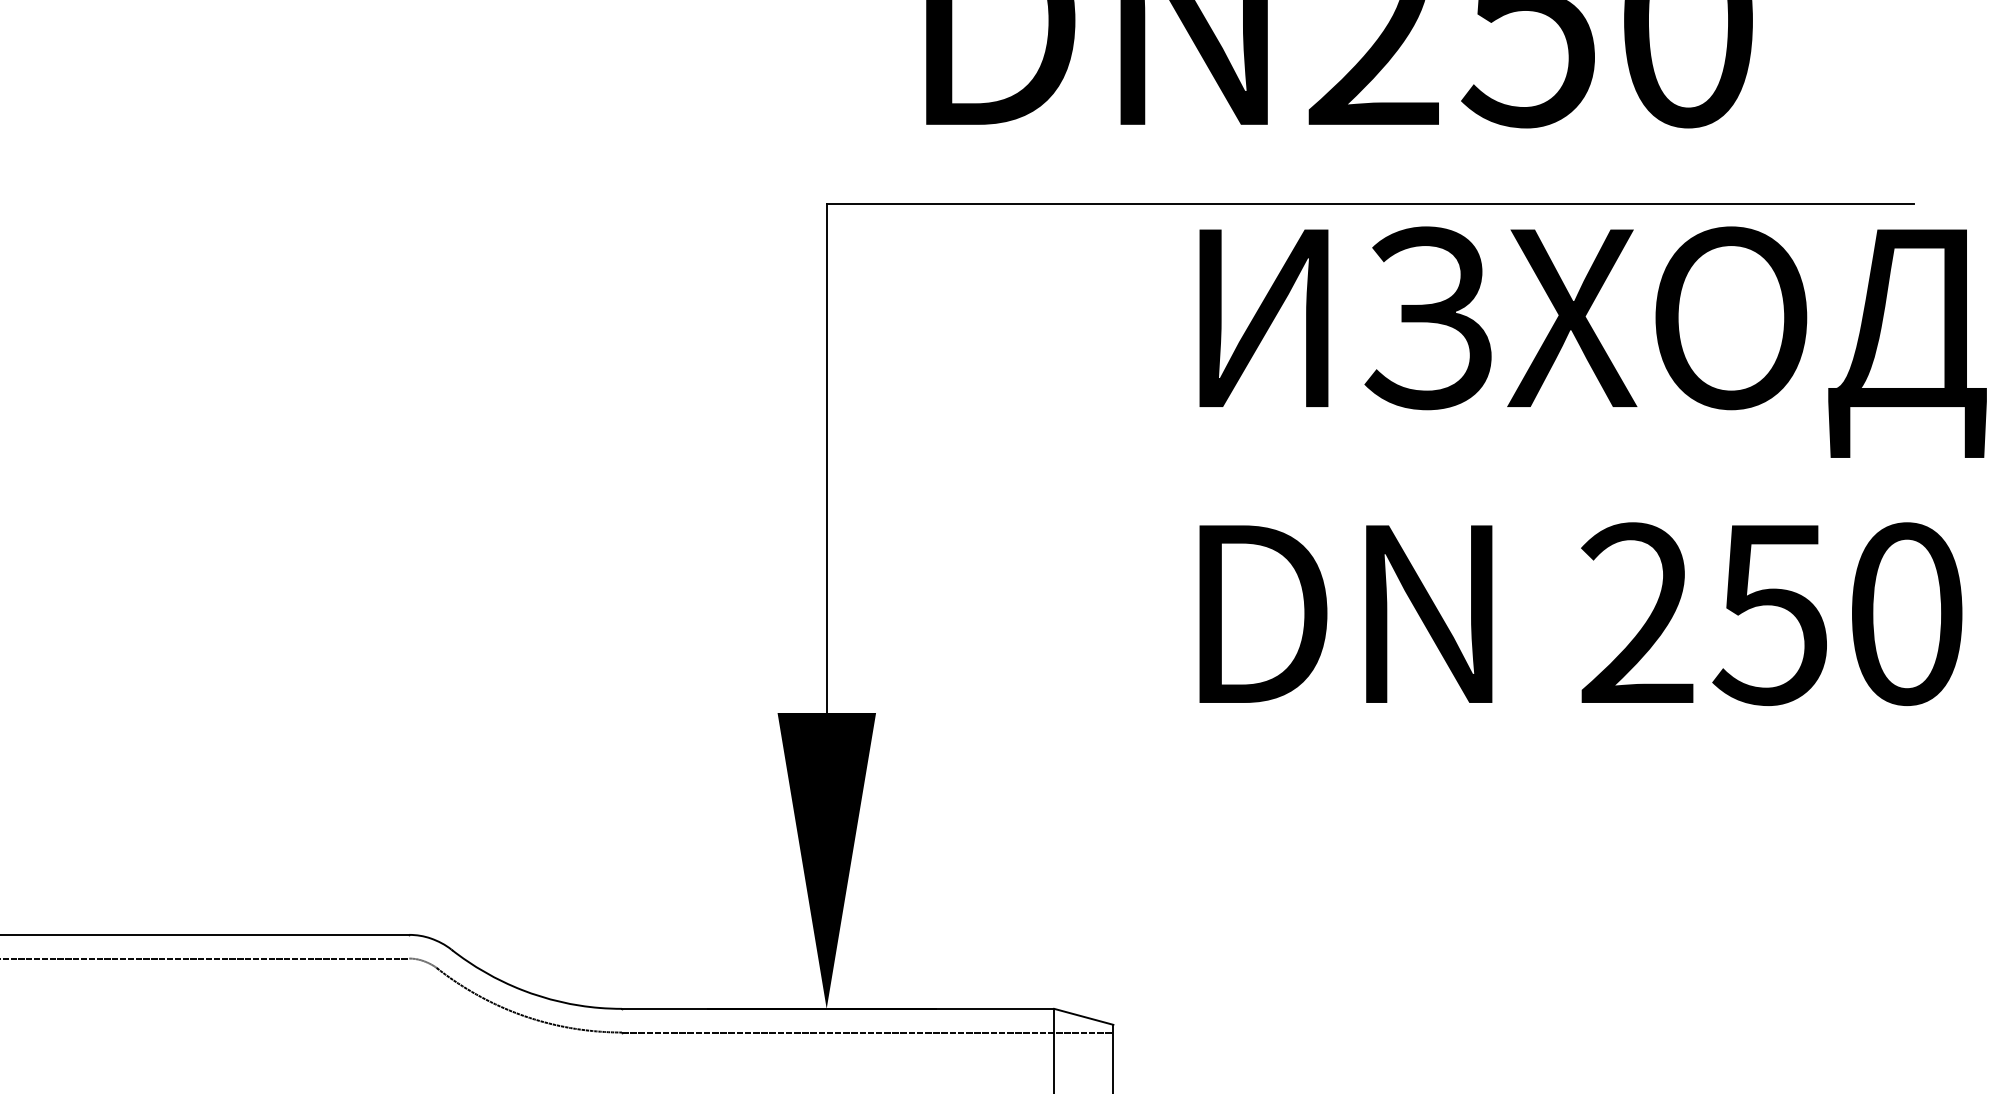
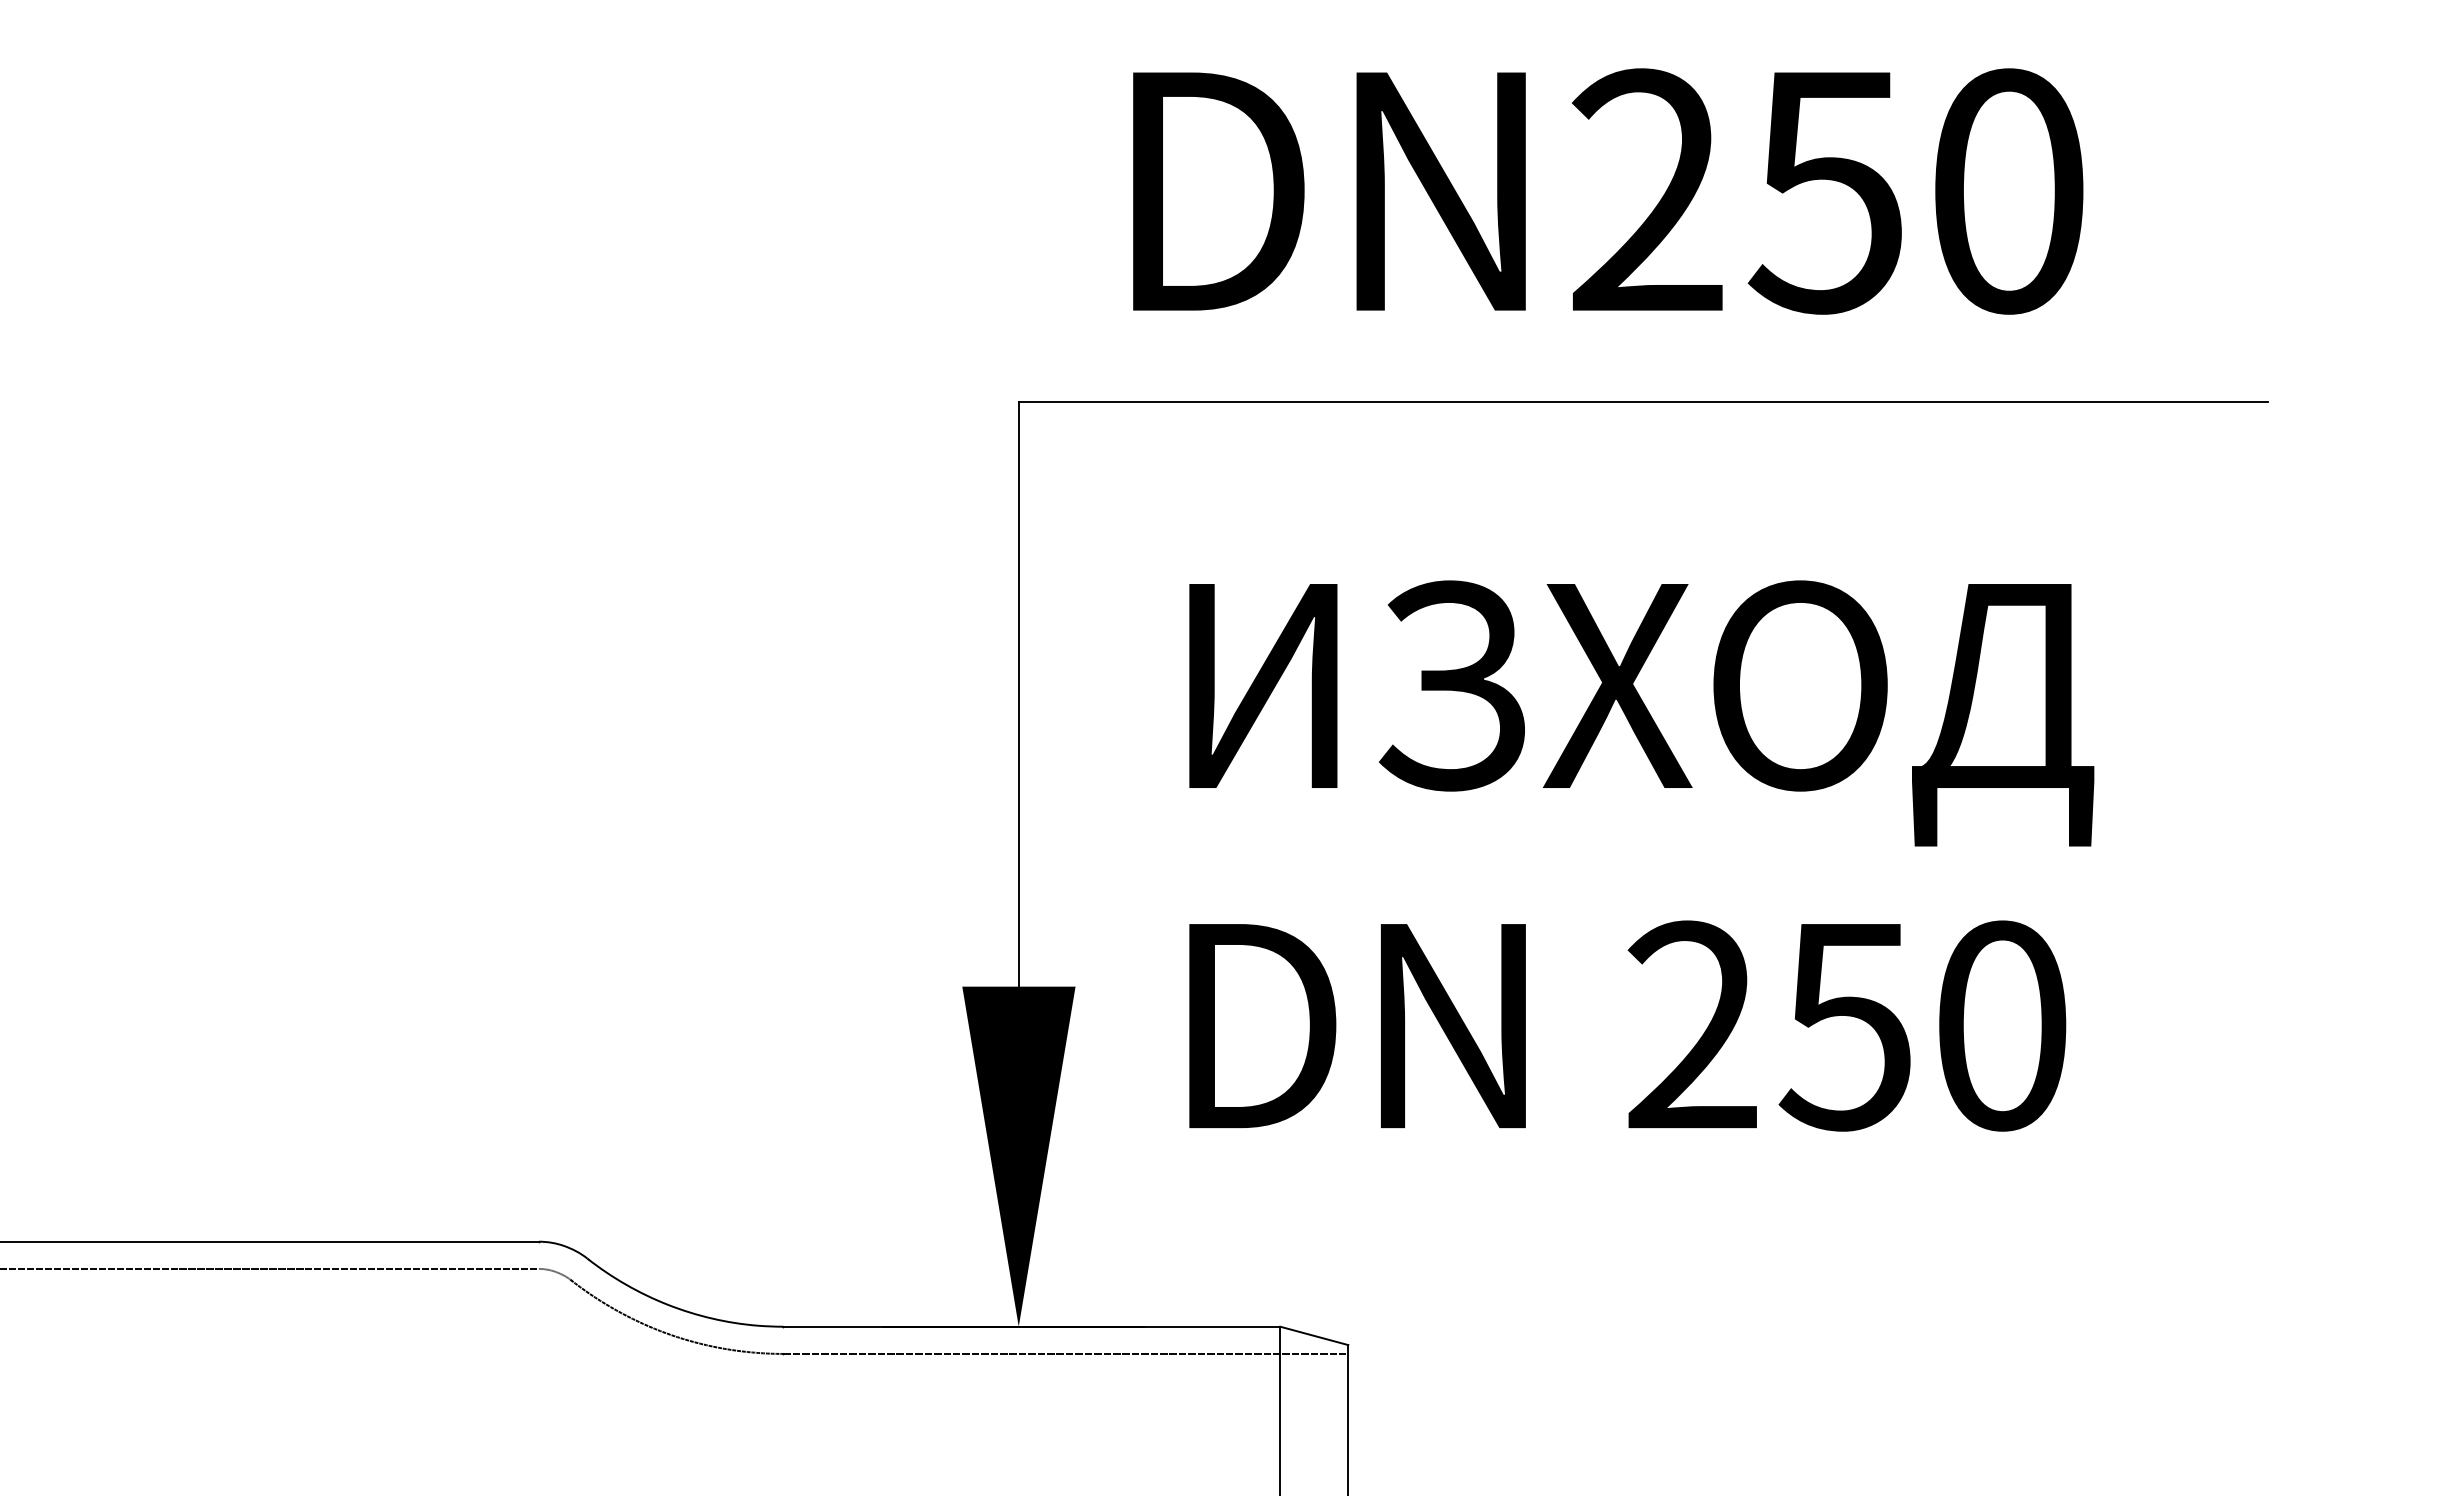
text: (1592, 465) -> (1641, 855), moved

